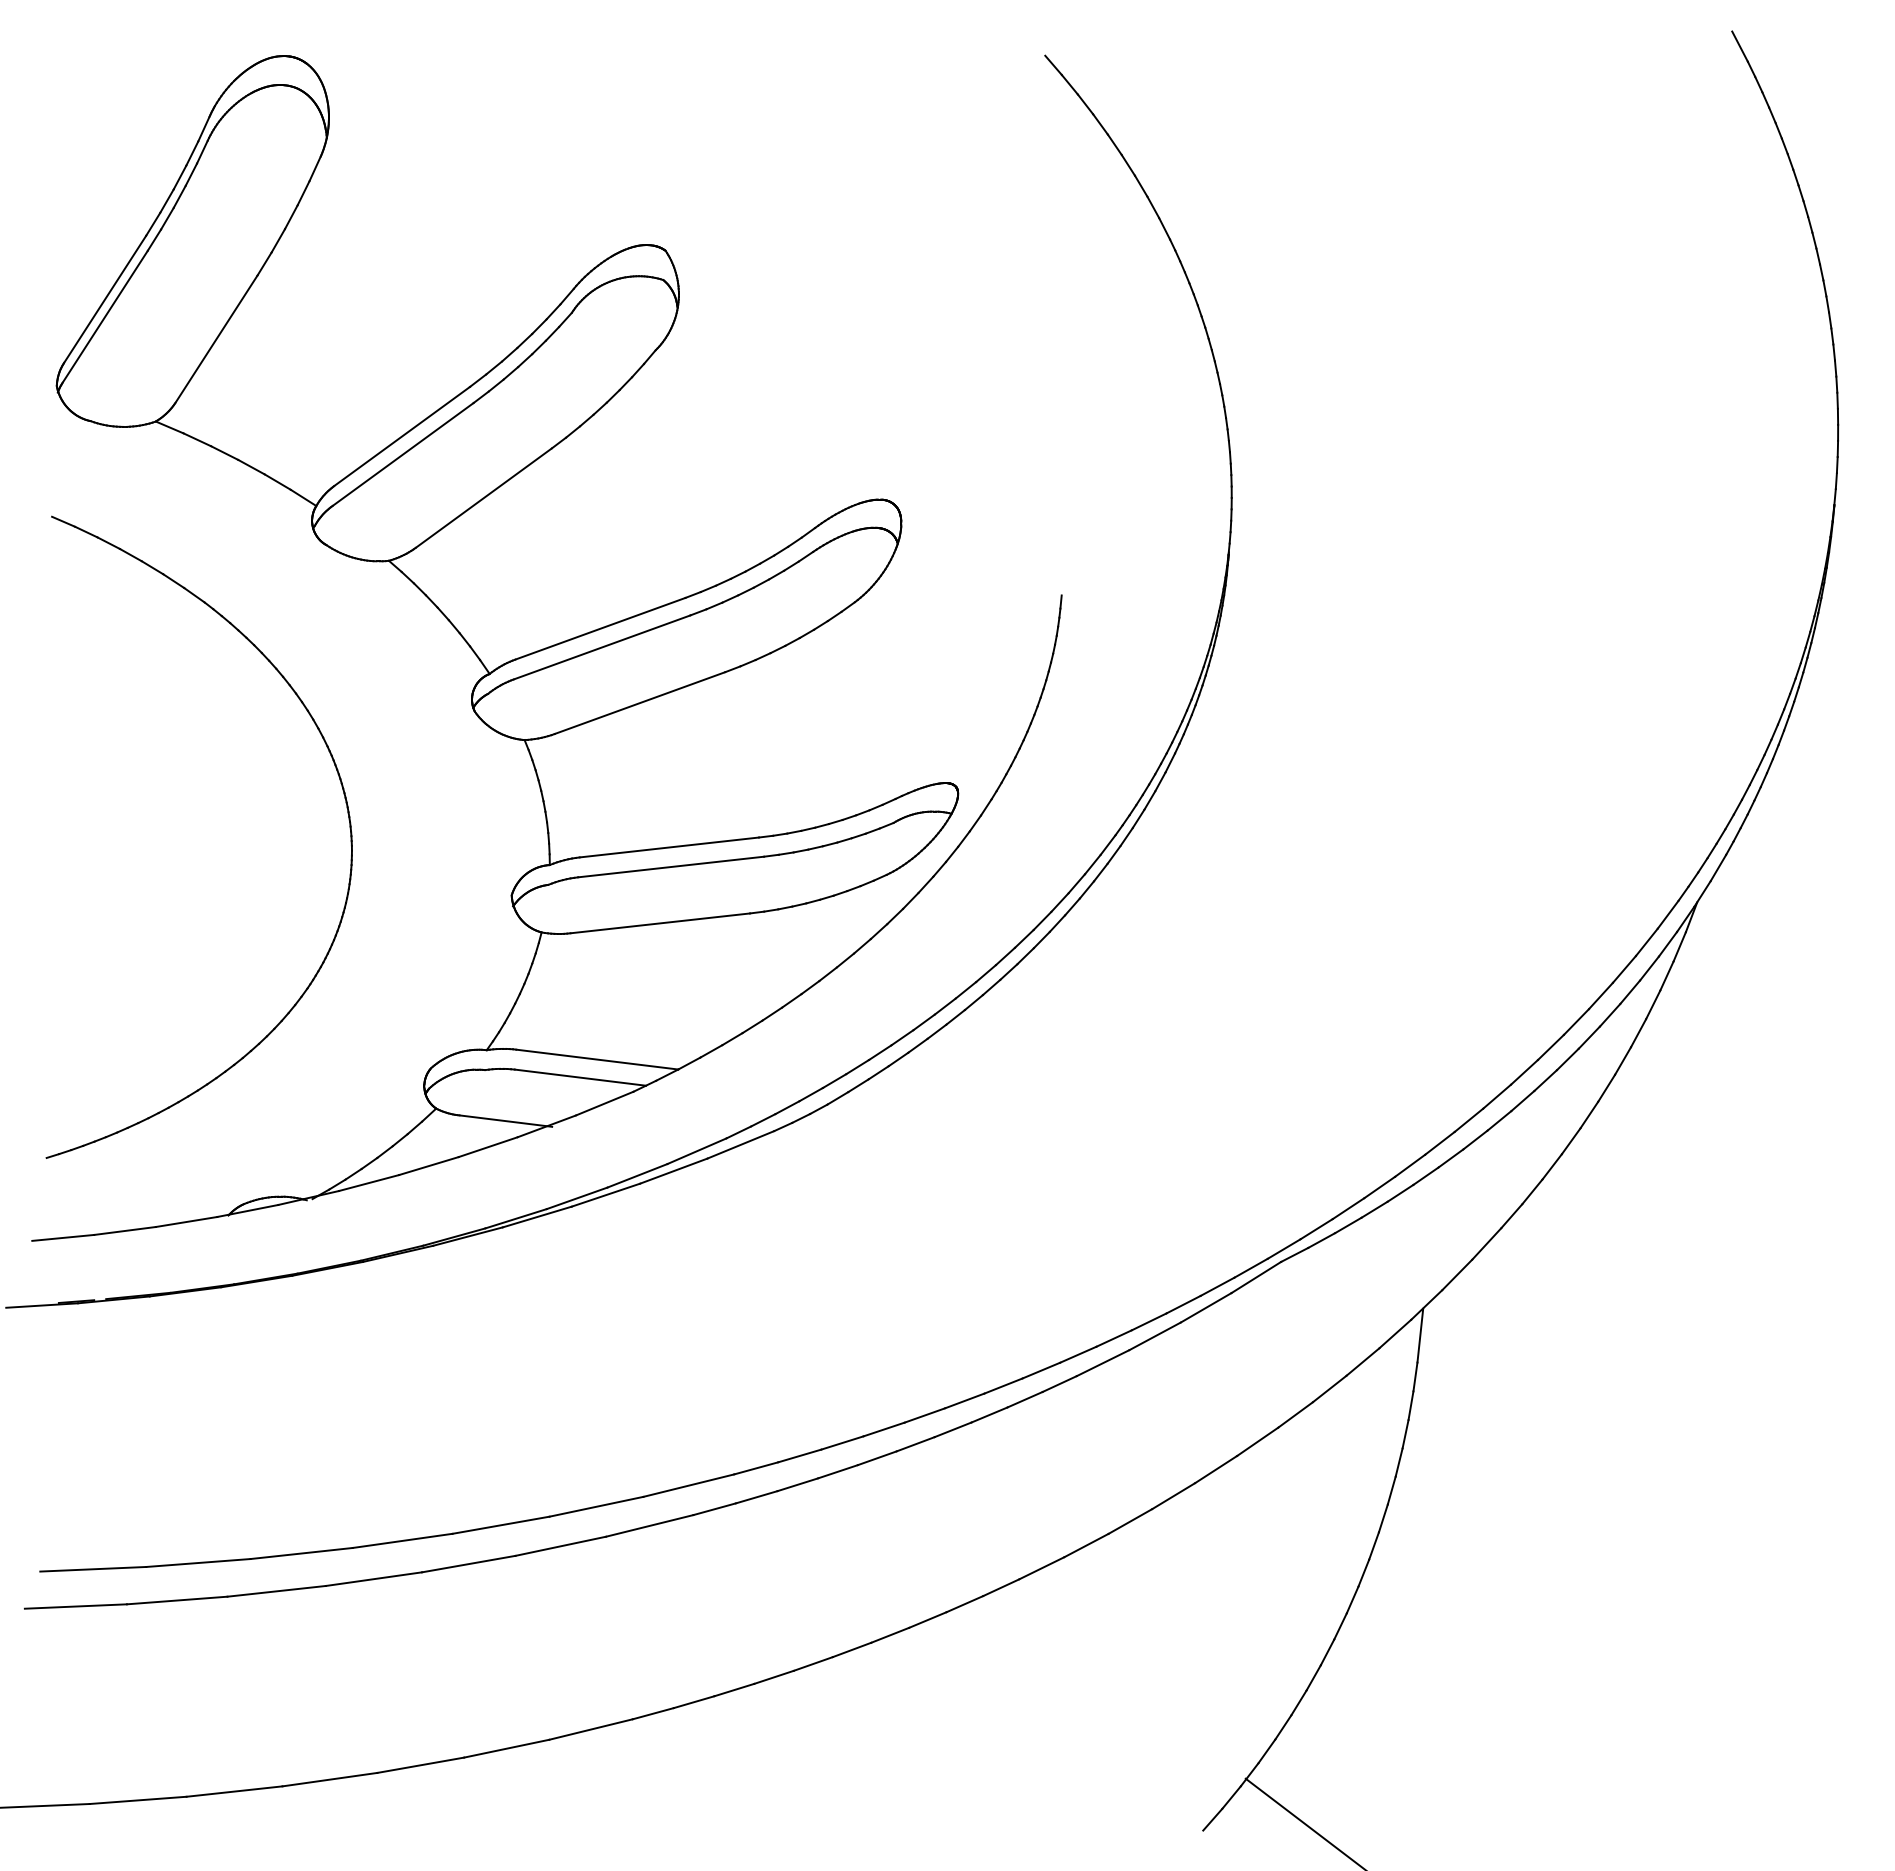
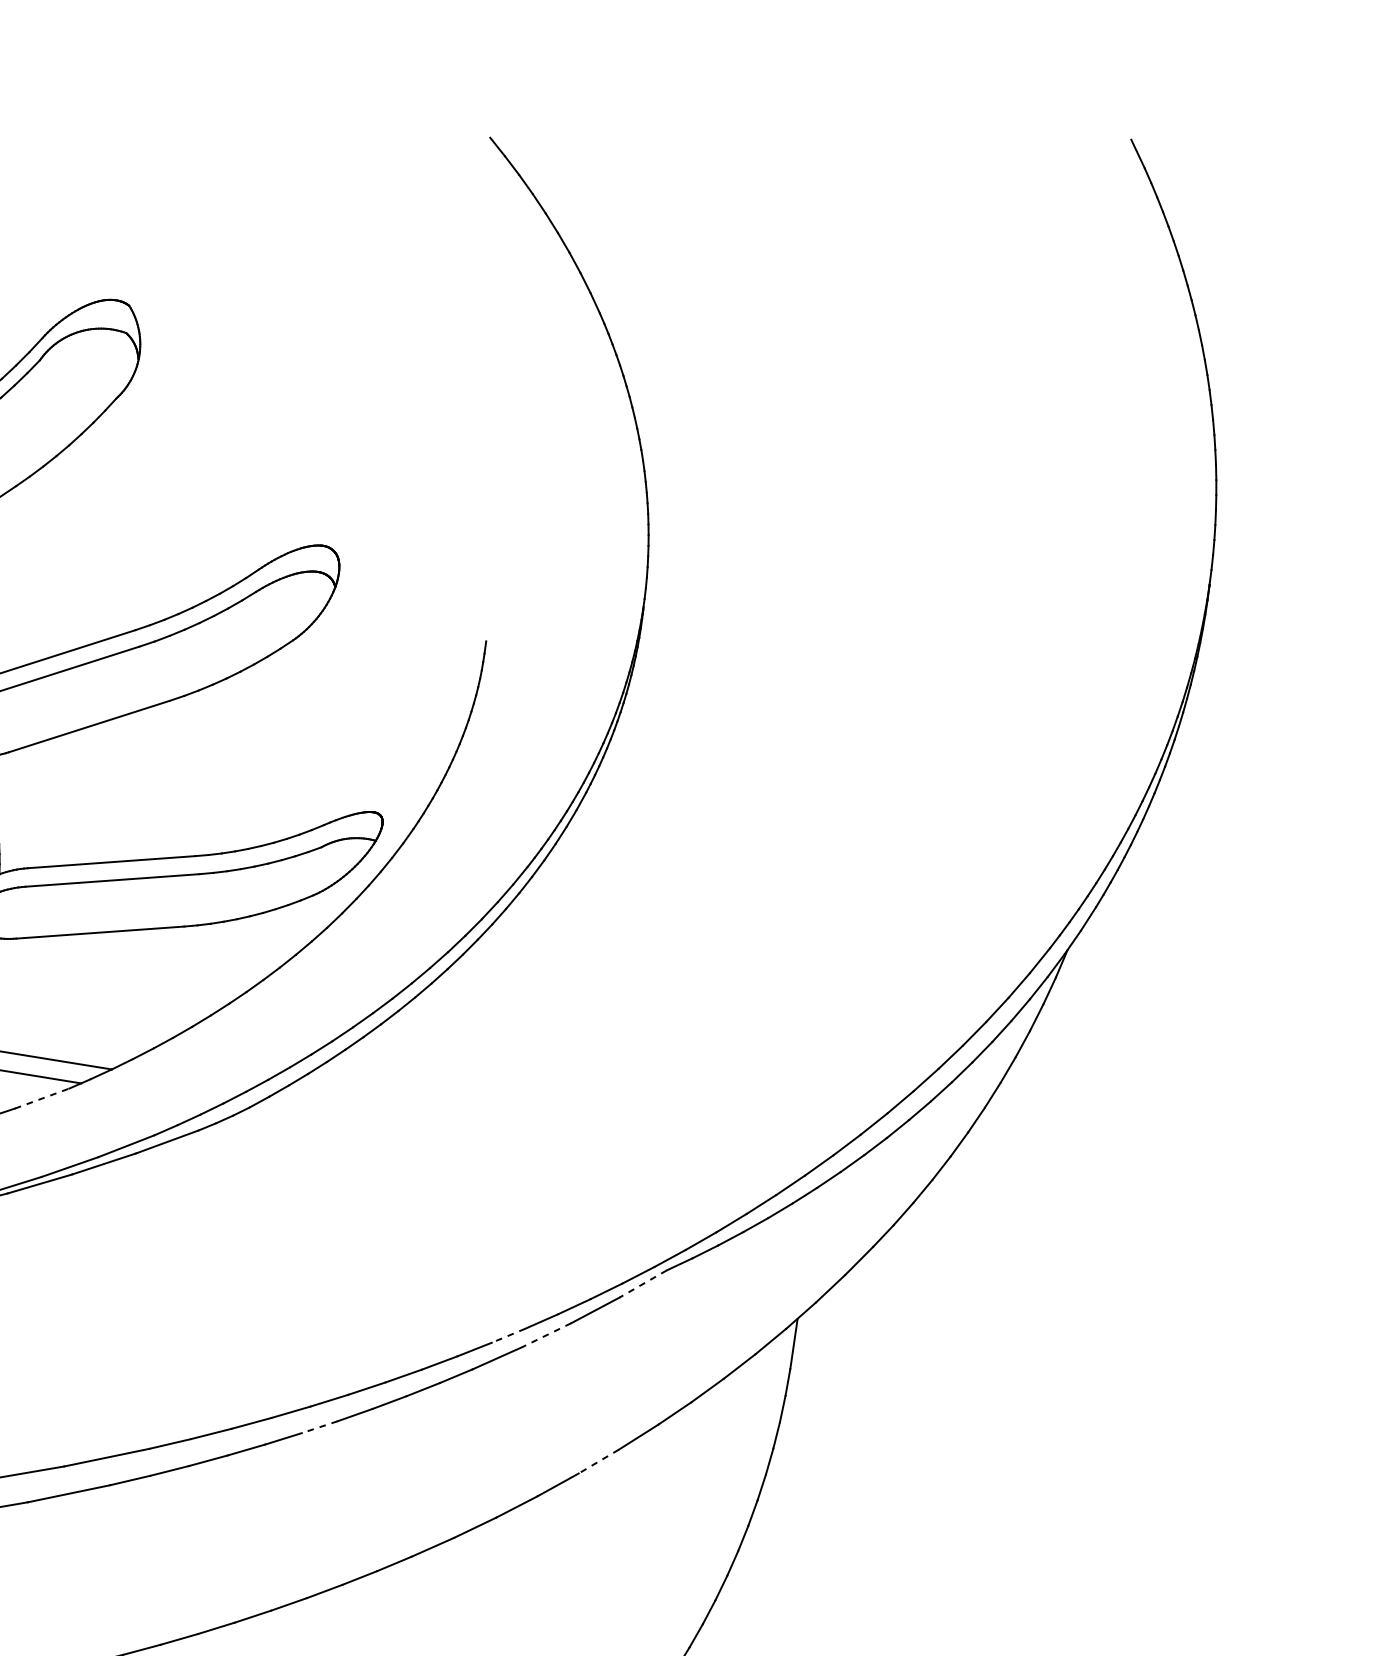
line: (605, 1103) -> (42, 1098), solid -> dashed
line: (1255, 1277) -> (642, 1283), solid -> dashed
line: (1154, 1336) -> (546, 1335), solid -> dashed
line: (1113, 1338) -> (507, 1335), solid -> dashed
line: (915, 1444) -> (319, 1427), solid -> dashed
line: (1215, 1469) -> (598, 1461), solid -> dashed

